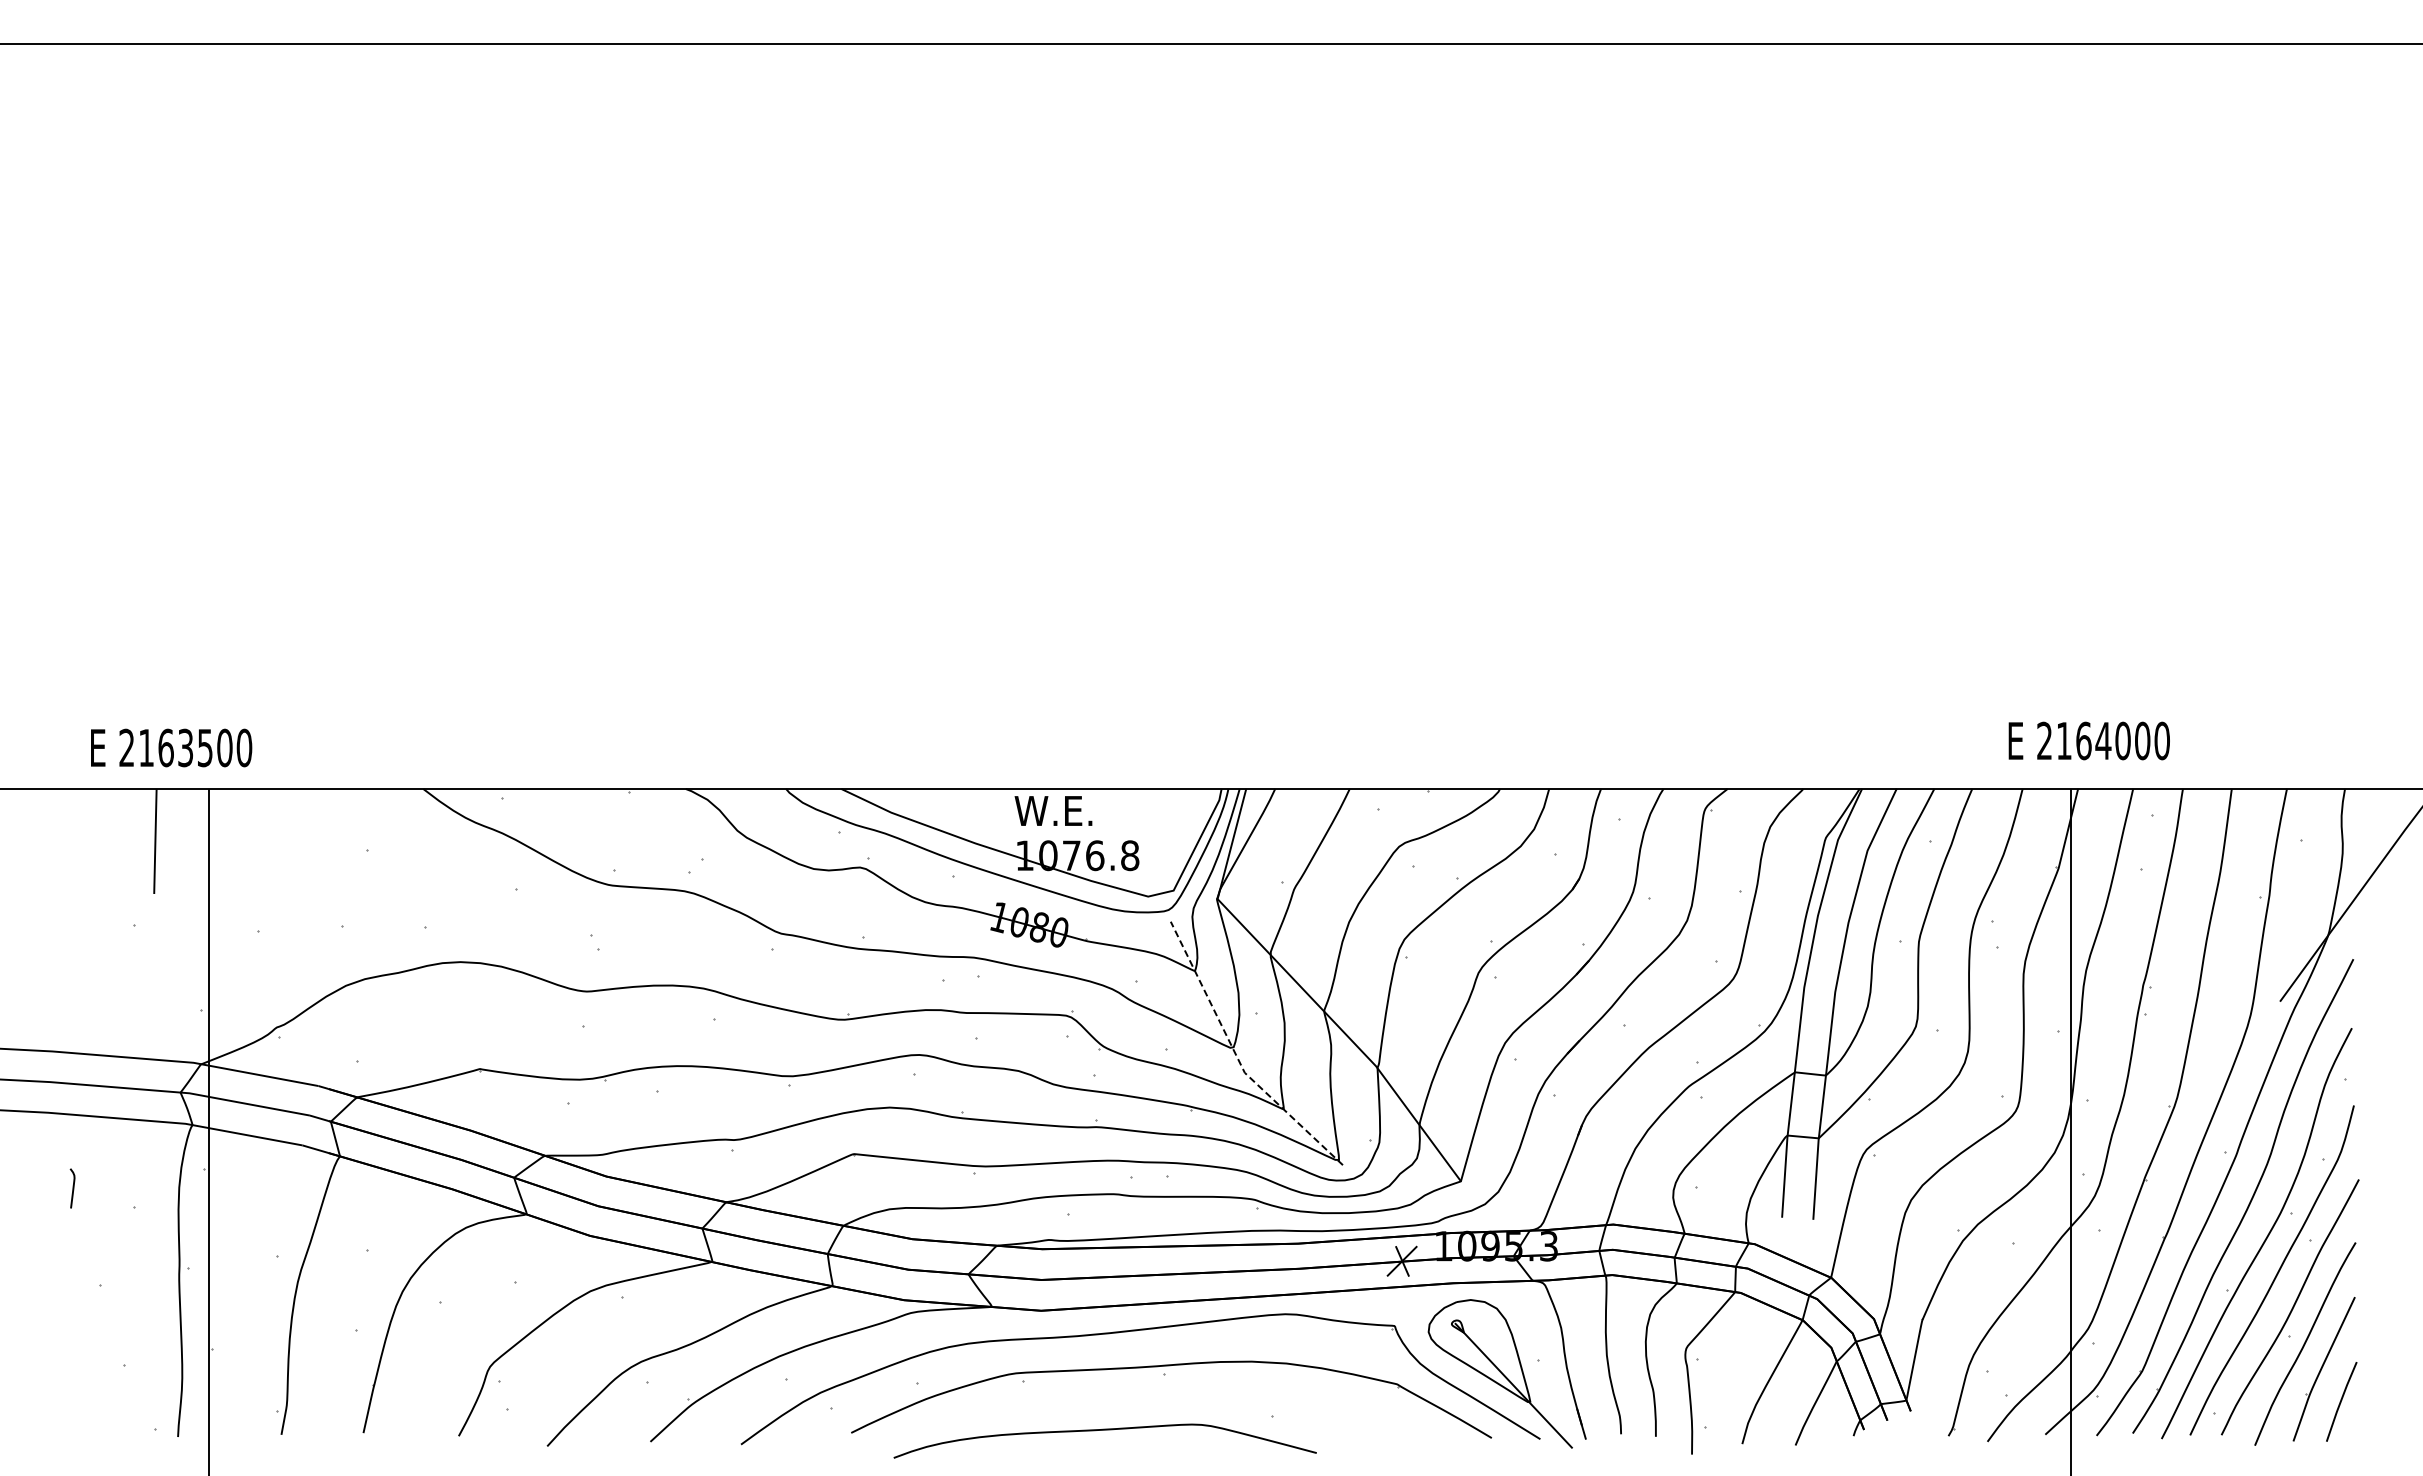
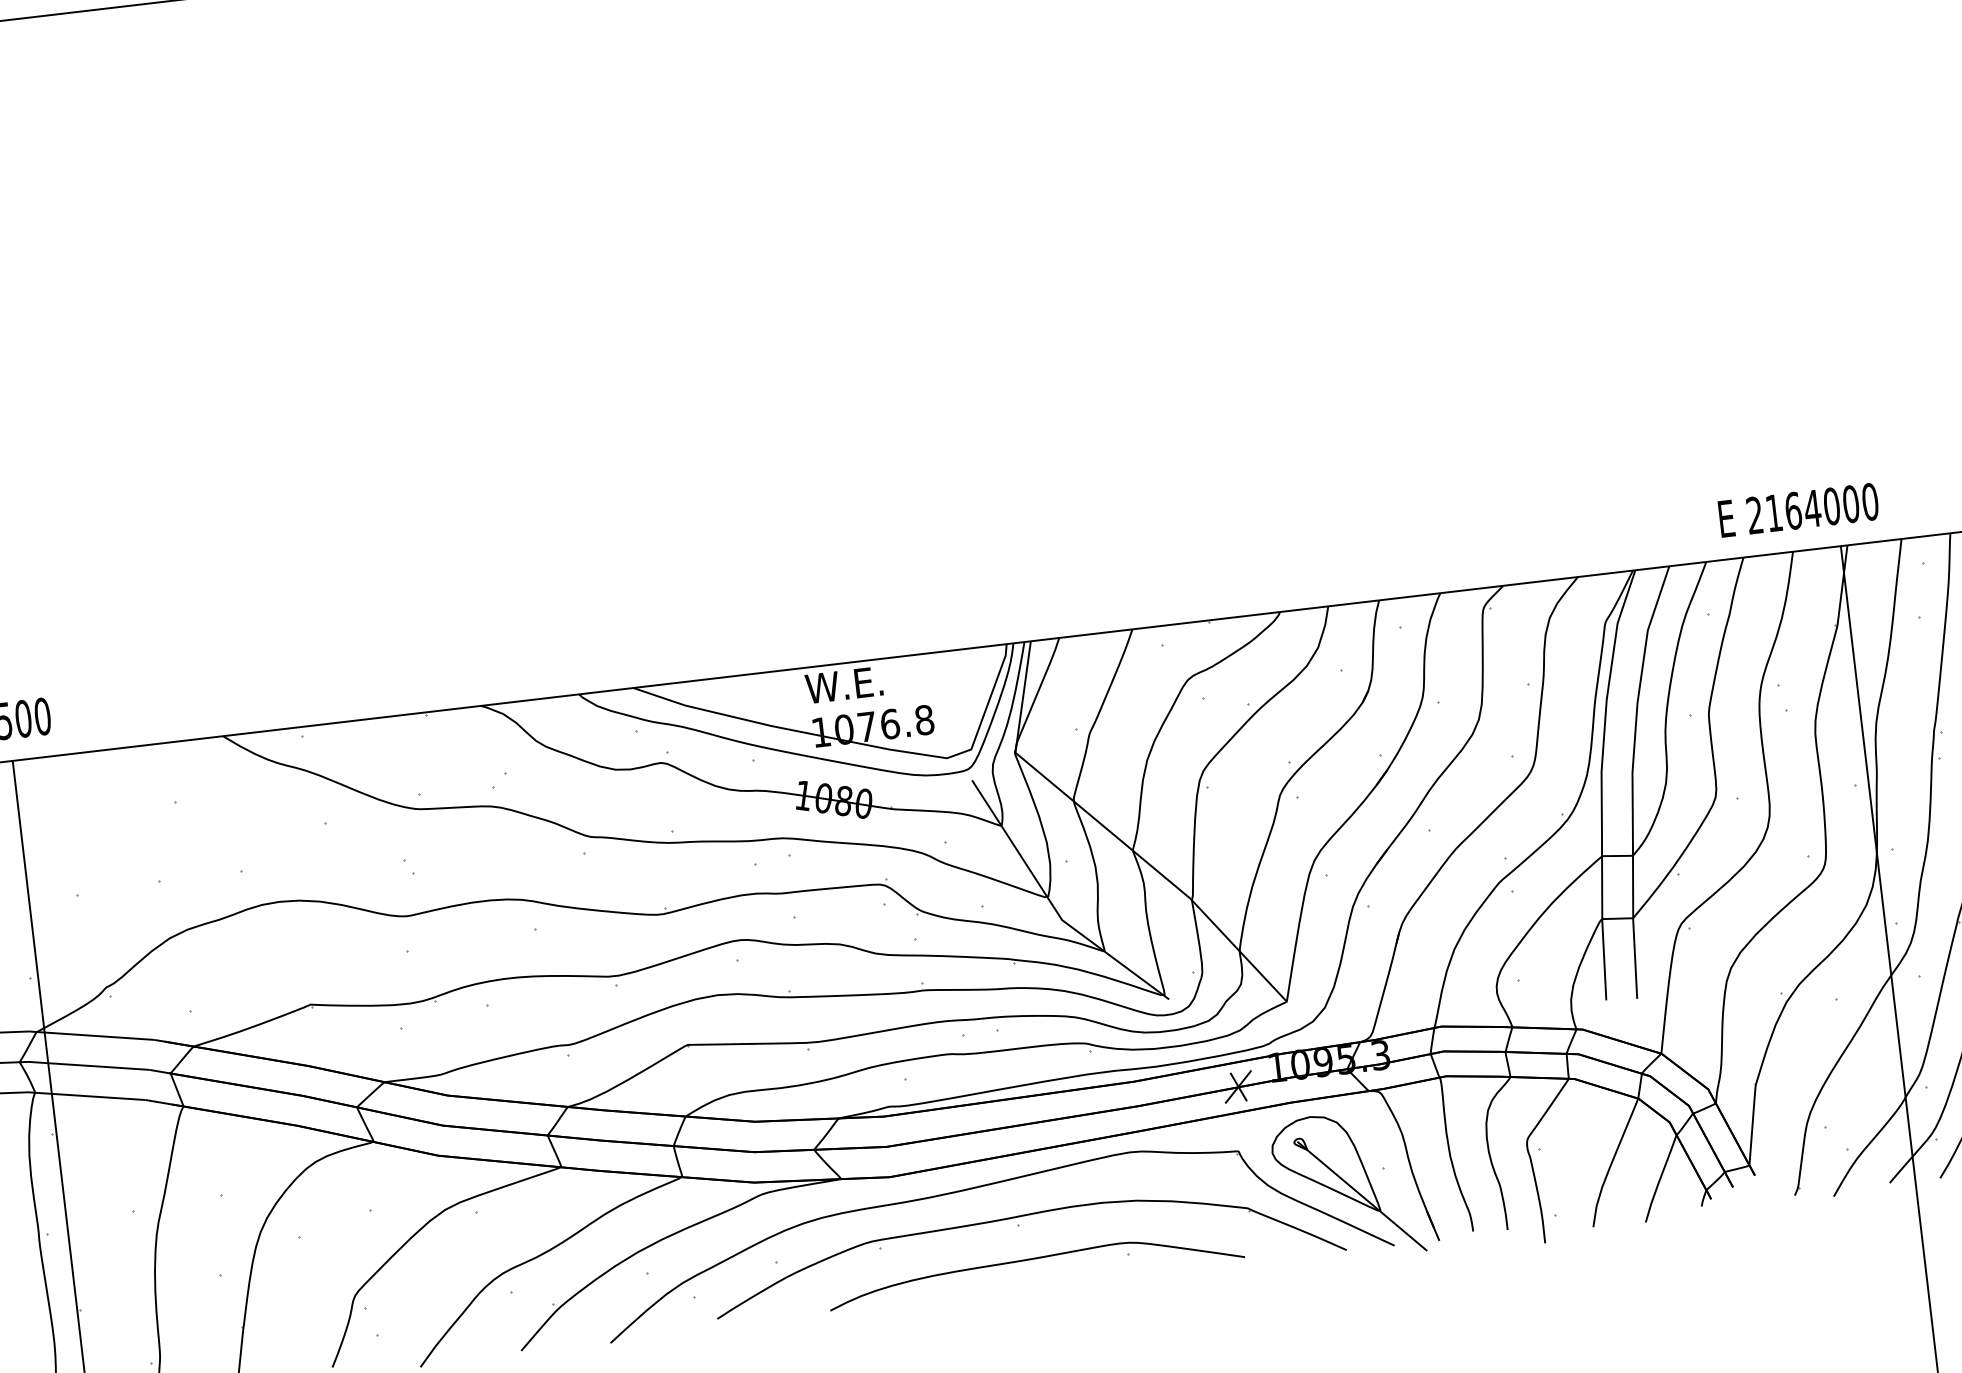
text: (2088, 740) -> (1797, 509), moved
line: (1237, 1057) -> (1053, 905), dashed -> solid
curve: (1104, 1430) -> (1034, 1259), moved

